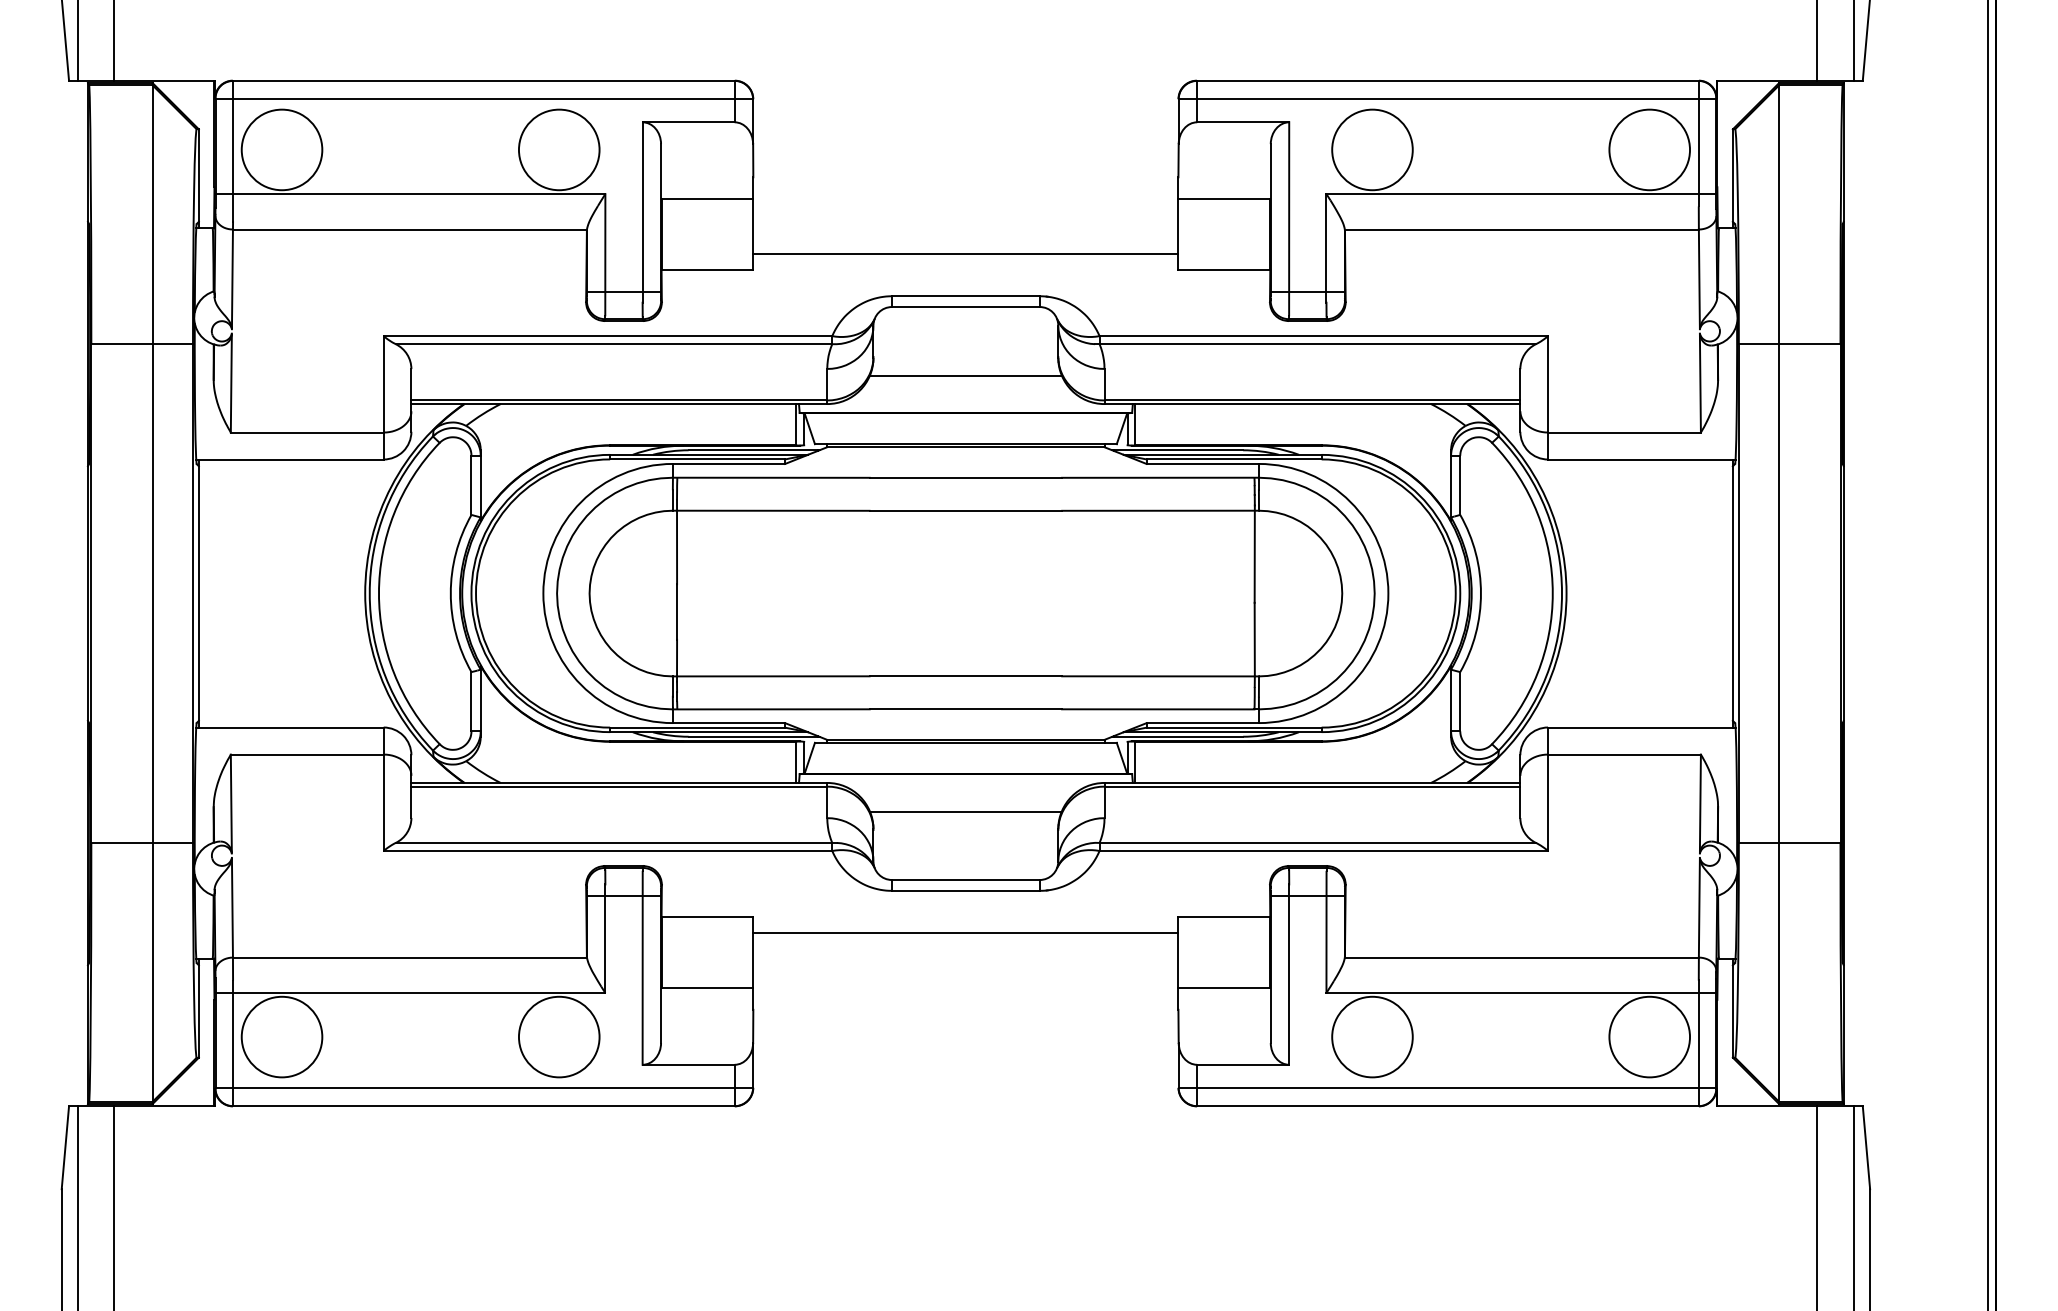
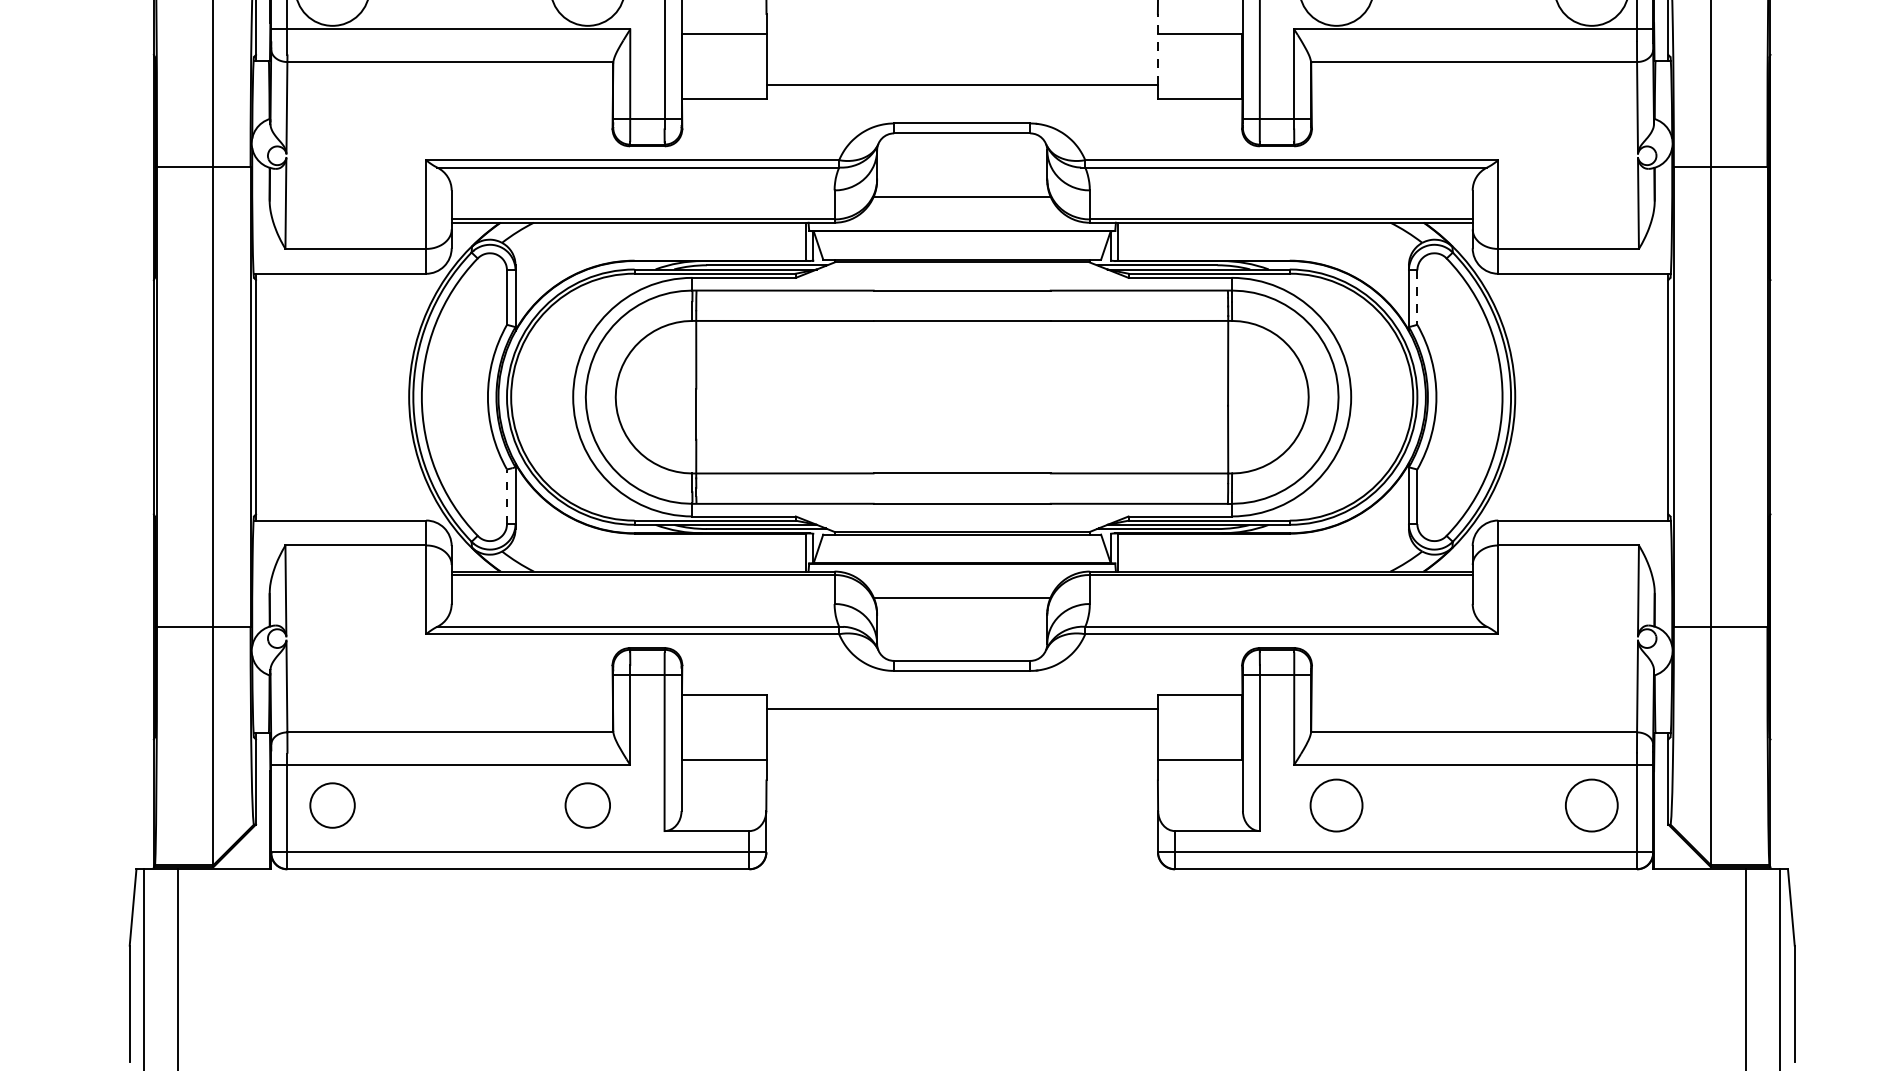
line: (1178, 215) -> (1157, 49), solid -> dashed
line: (1460, 485) -> (1417, 297), solid -> dashed
line: (471, 701) -> (507, 496), solid -> dashed
circle: (281, 1036) -> (332, 805), size x0.6
circle: (558, 1036) -> (587, 805), size x0.6
circle: (1372, 1036) -> (1336, 805), size x0.7
circle: (1649, 1036) -> (1591, 805), size x0.7

